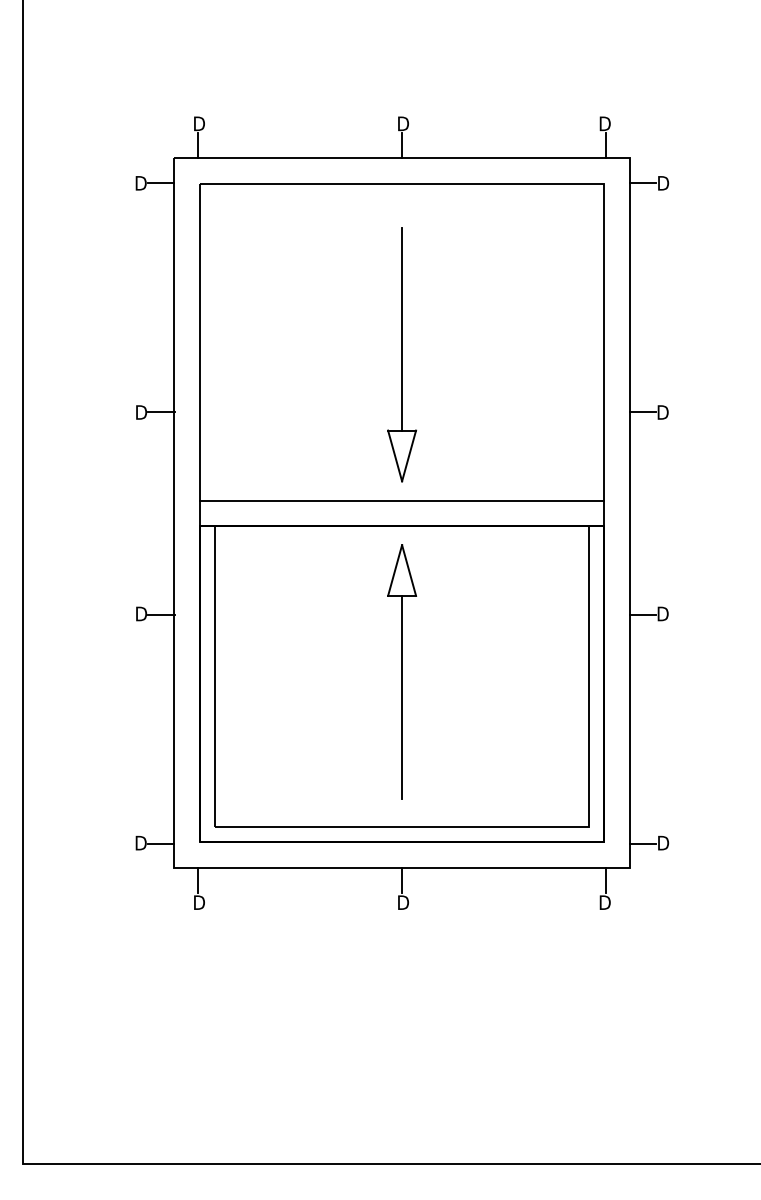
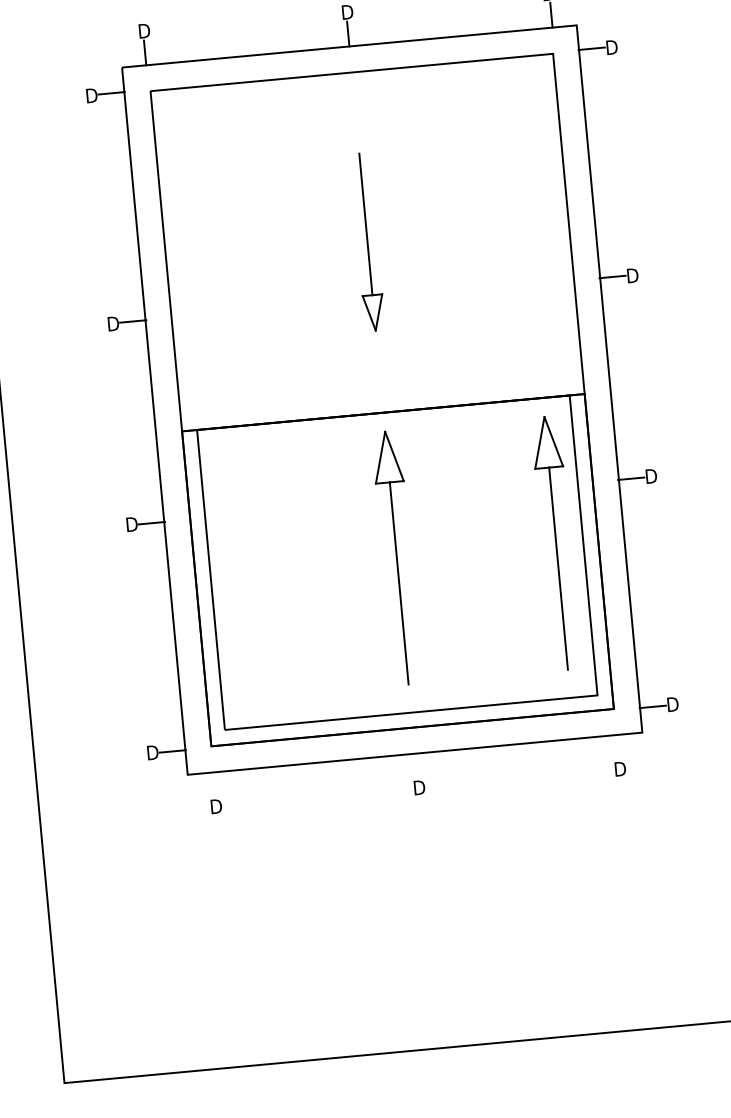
part: (401, 354) -> (366, 242), size x0.7
line: (401, 500) -> (380, 387), removed
part: (562, 671) -> (556, 542), added
line: (198, 880) -> (213, 784), removed
line: (402, 880) -> (416, 765), removed
line: (606, 880) -> (619, 746), removed

